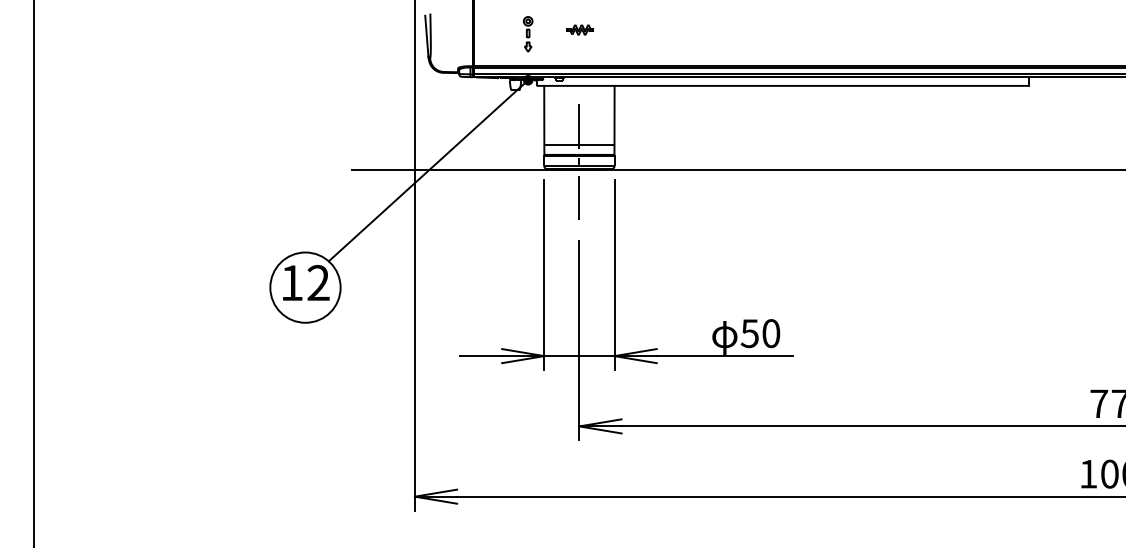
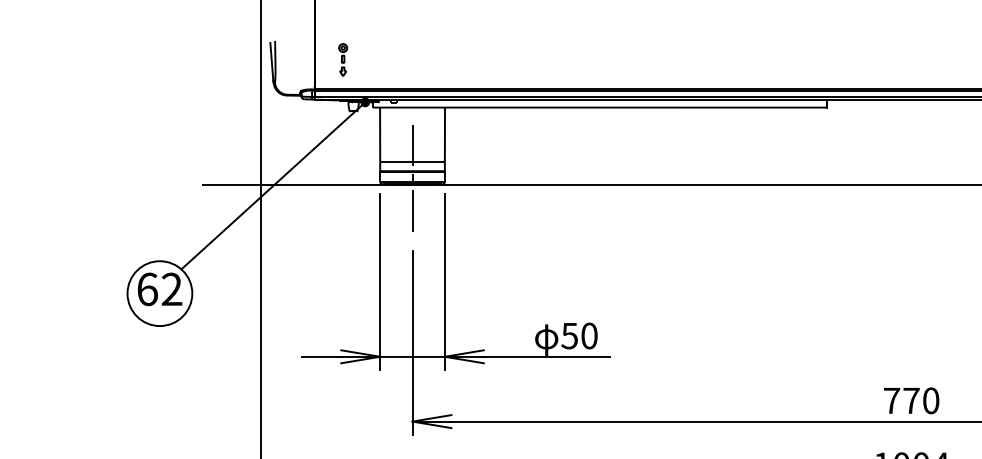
part: (580, 29) -> (413, 55), removed
part: (527, 34) -> (342, 60), moved
text: (292, 283) -> (147, 289), 12 -> 62

